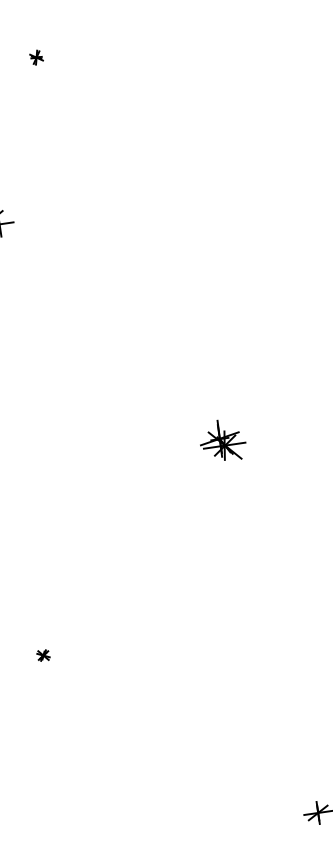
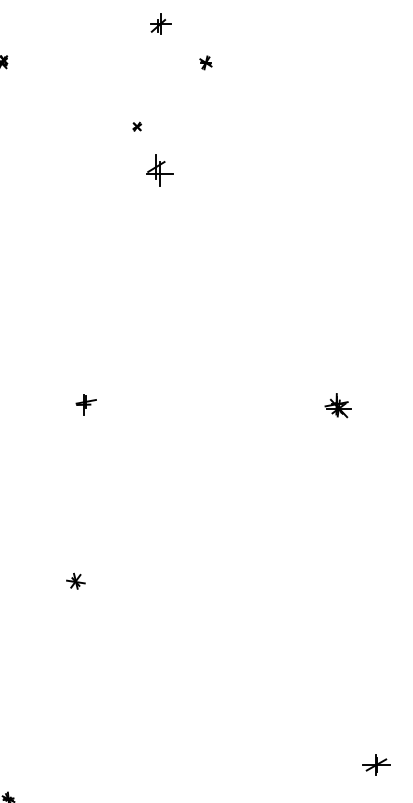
part: (36, 57) -> (205, 62), moved
part: (222, 440) -> (337, 405), size x0.6
part: (42, 655) -> (141, 581), removed

